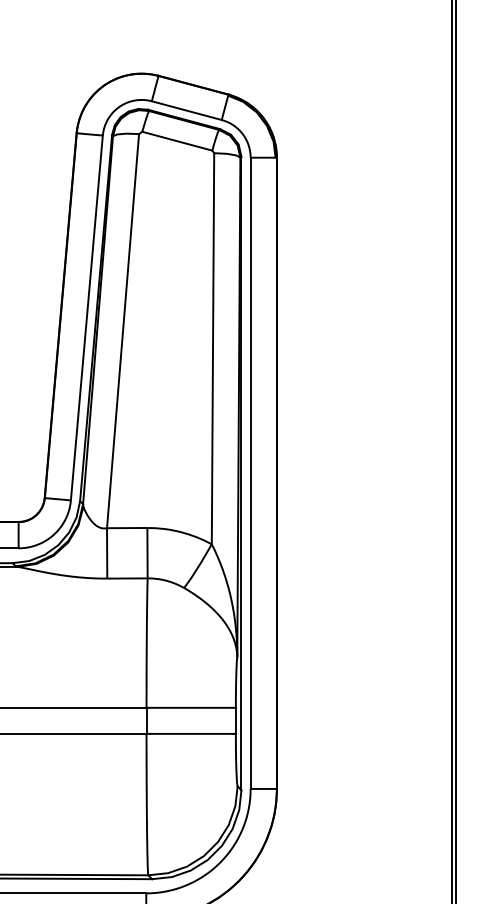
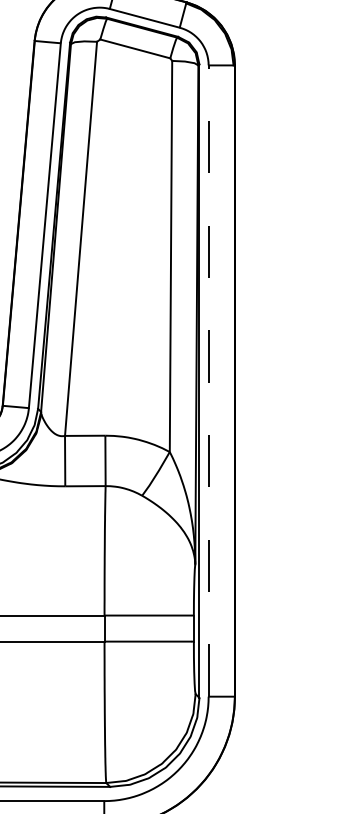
line: (250, 473) -> (208, 381), solid -> dashed

